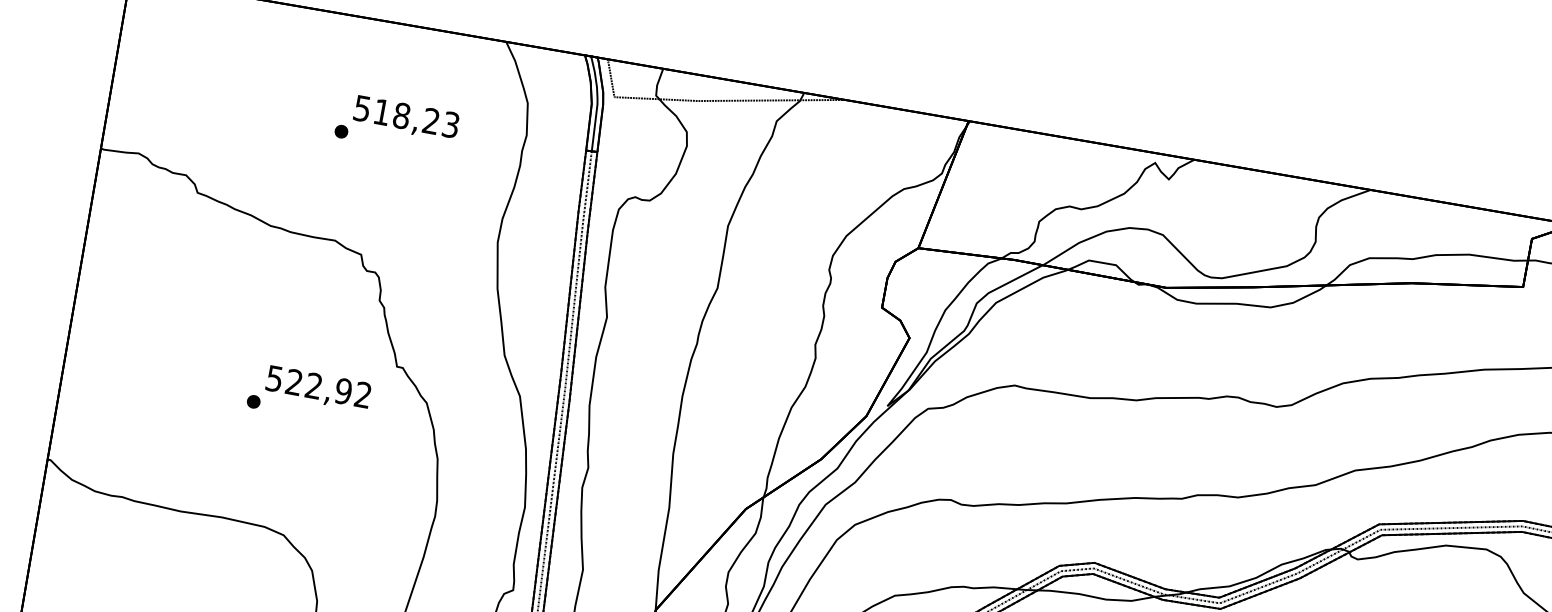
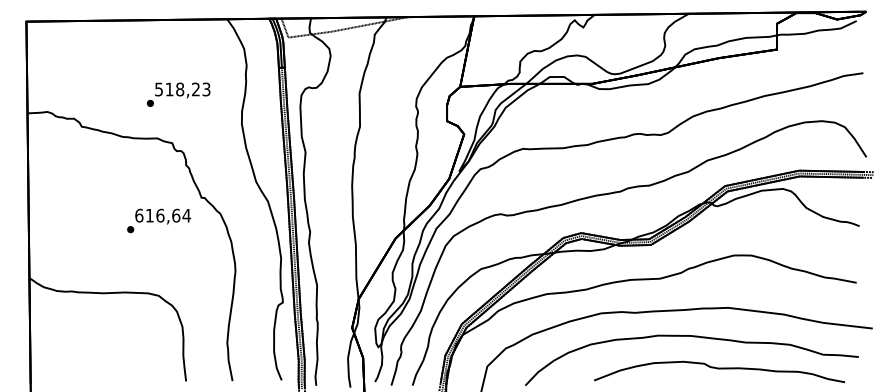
text: (396, 124) -> (178, 94), moved
text: (319, 386) -> (163, 215), 522,92 -> 616,64

